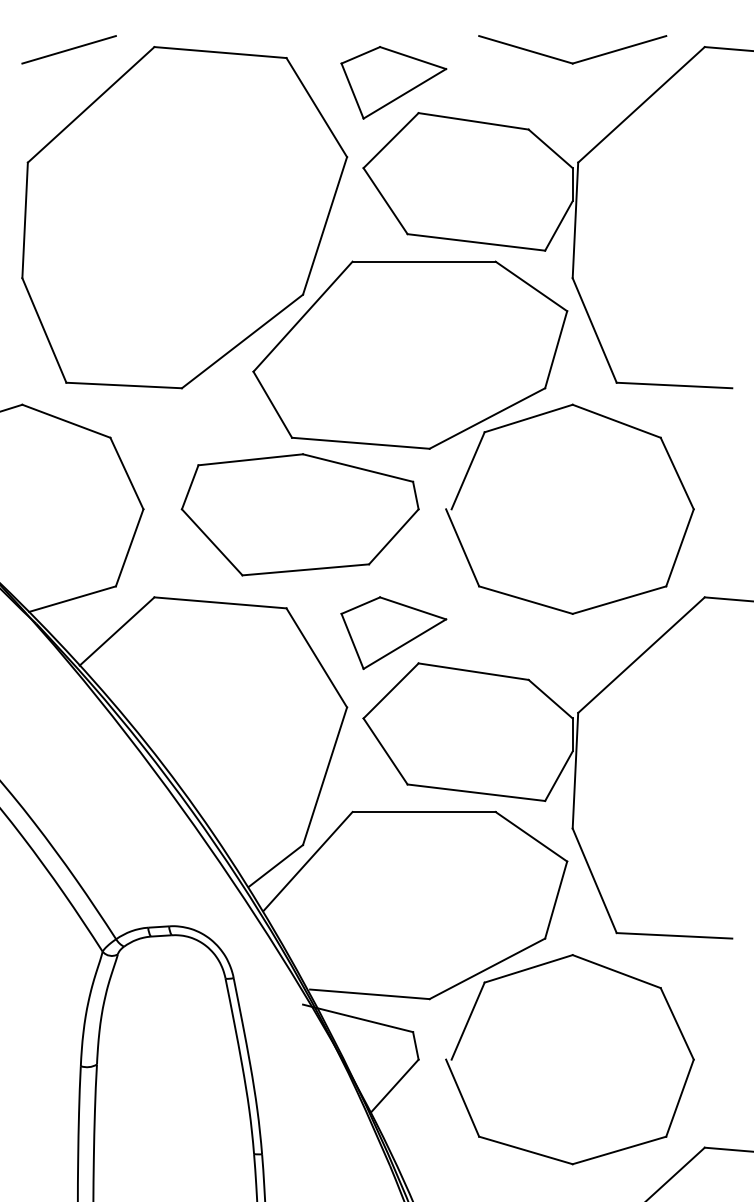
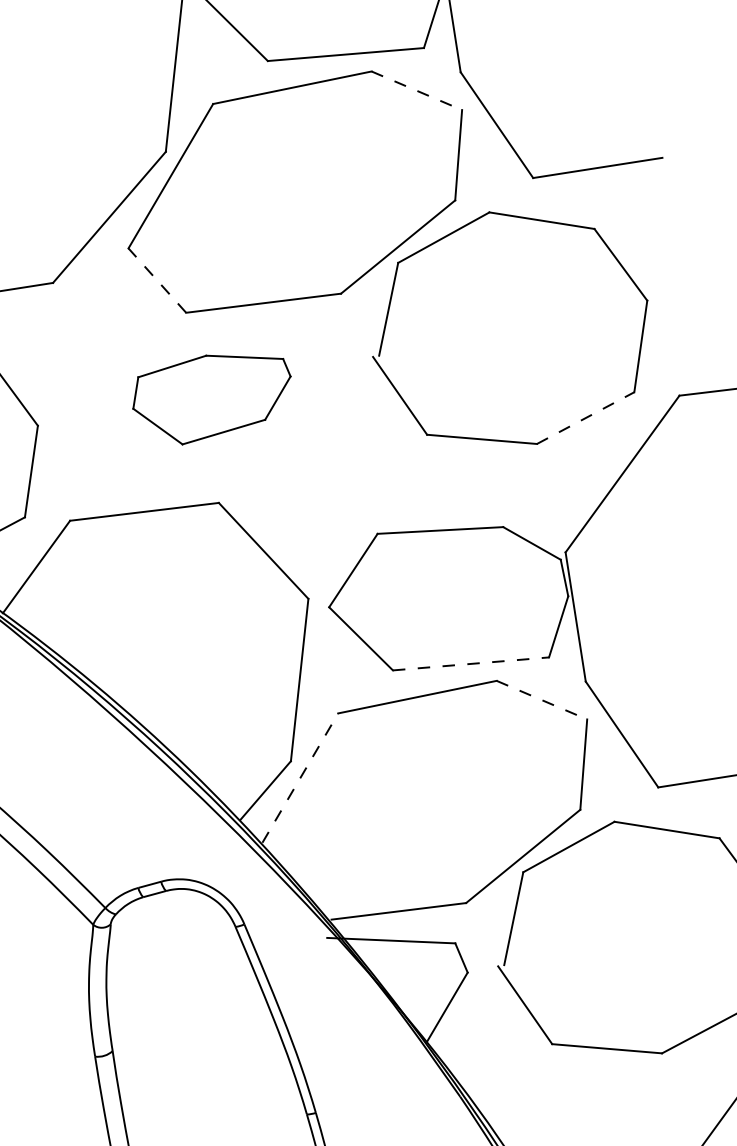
line: (531, 286) -> (416, 90), solid -> dashed
line: (272, 404) -> (156, 280), solid -> dashed
part: (299, 514) -> (211, 396), size x0.6
line: (619, 600) -> (585, 418), solid -> dashed
part: (393, 632) -> (342, 505), removed
line: (476, 792) -> (471, 663), solid -> dashed
line: (531, 836) -> (541, 699), solid -> dashed
line: (308, 860) -> (300, 777), solid -> dashed

